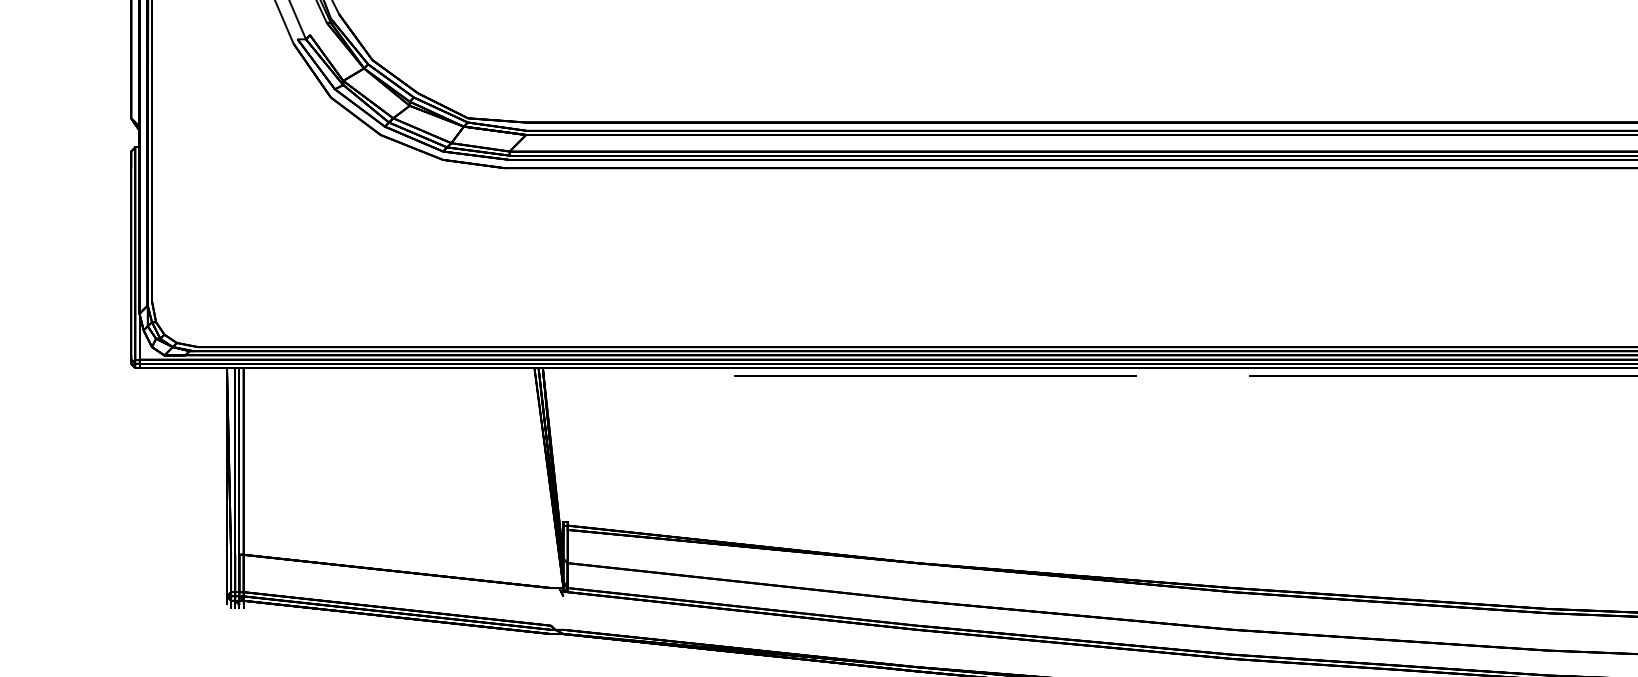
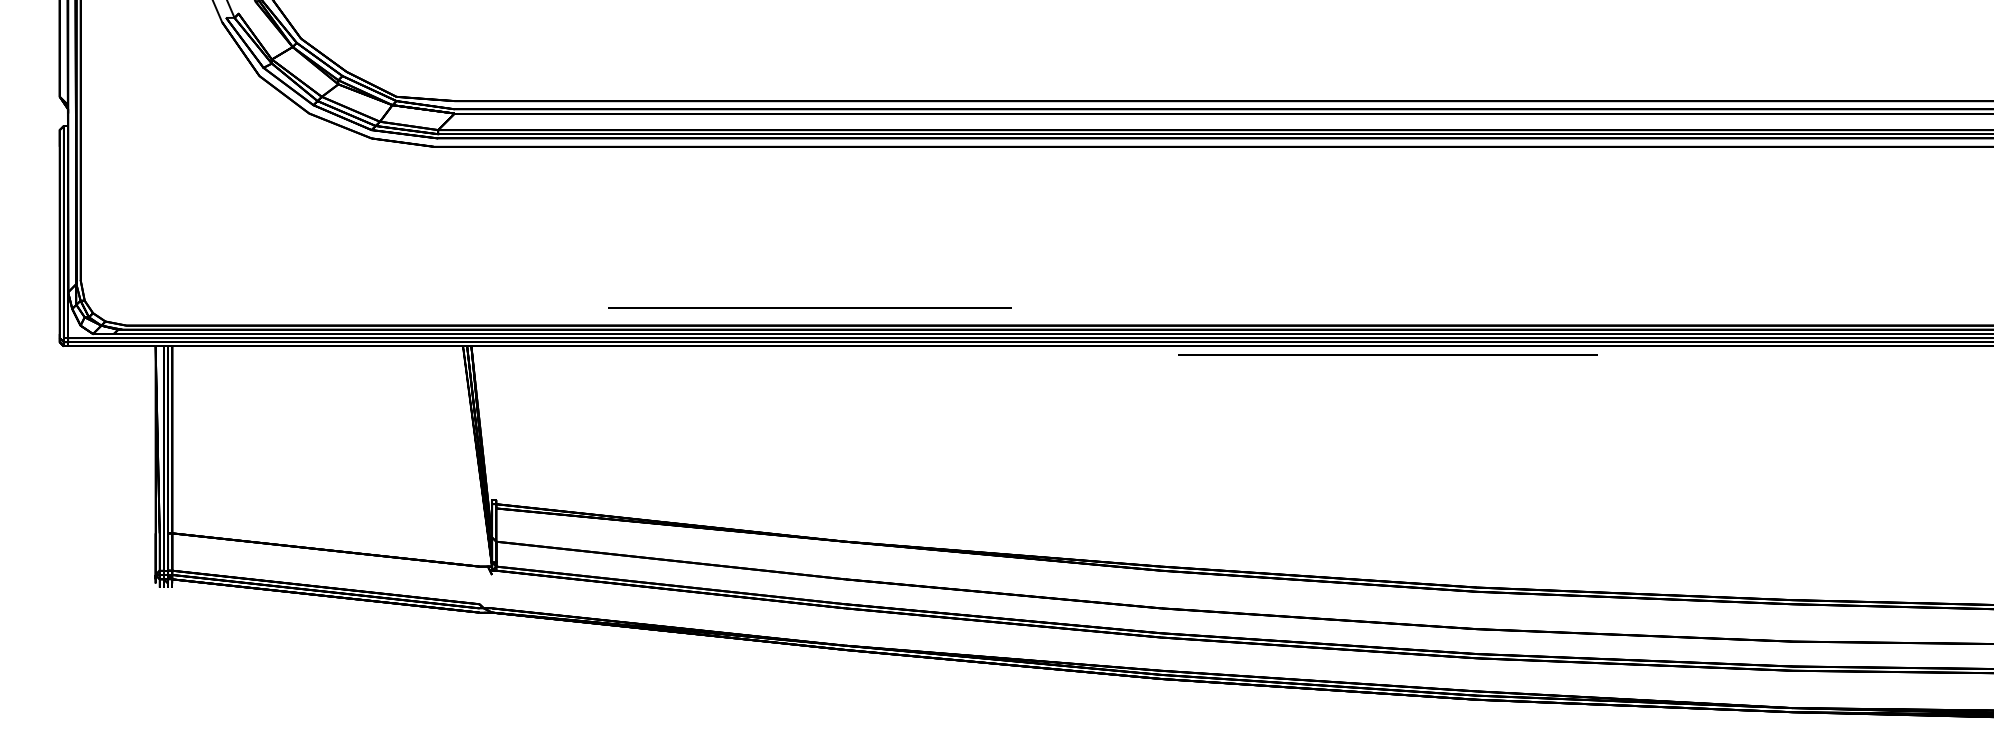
line: (934, 375) -> (809, 307), moved

